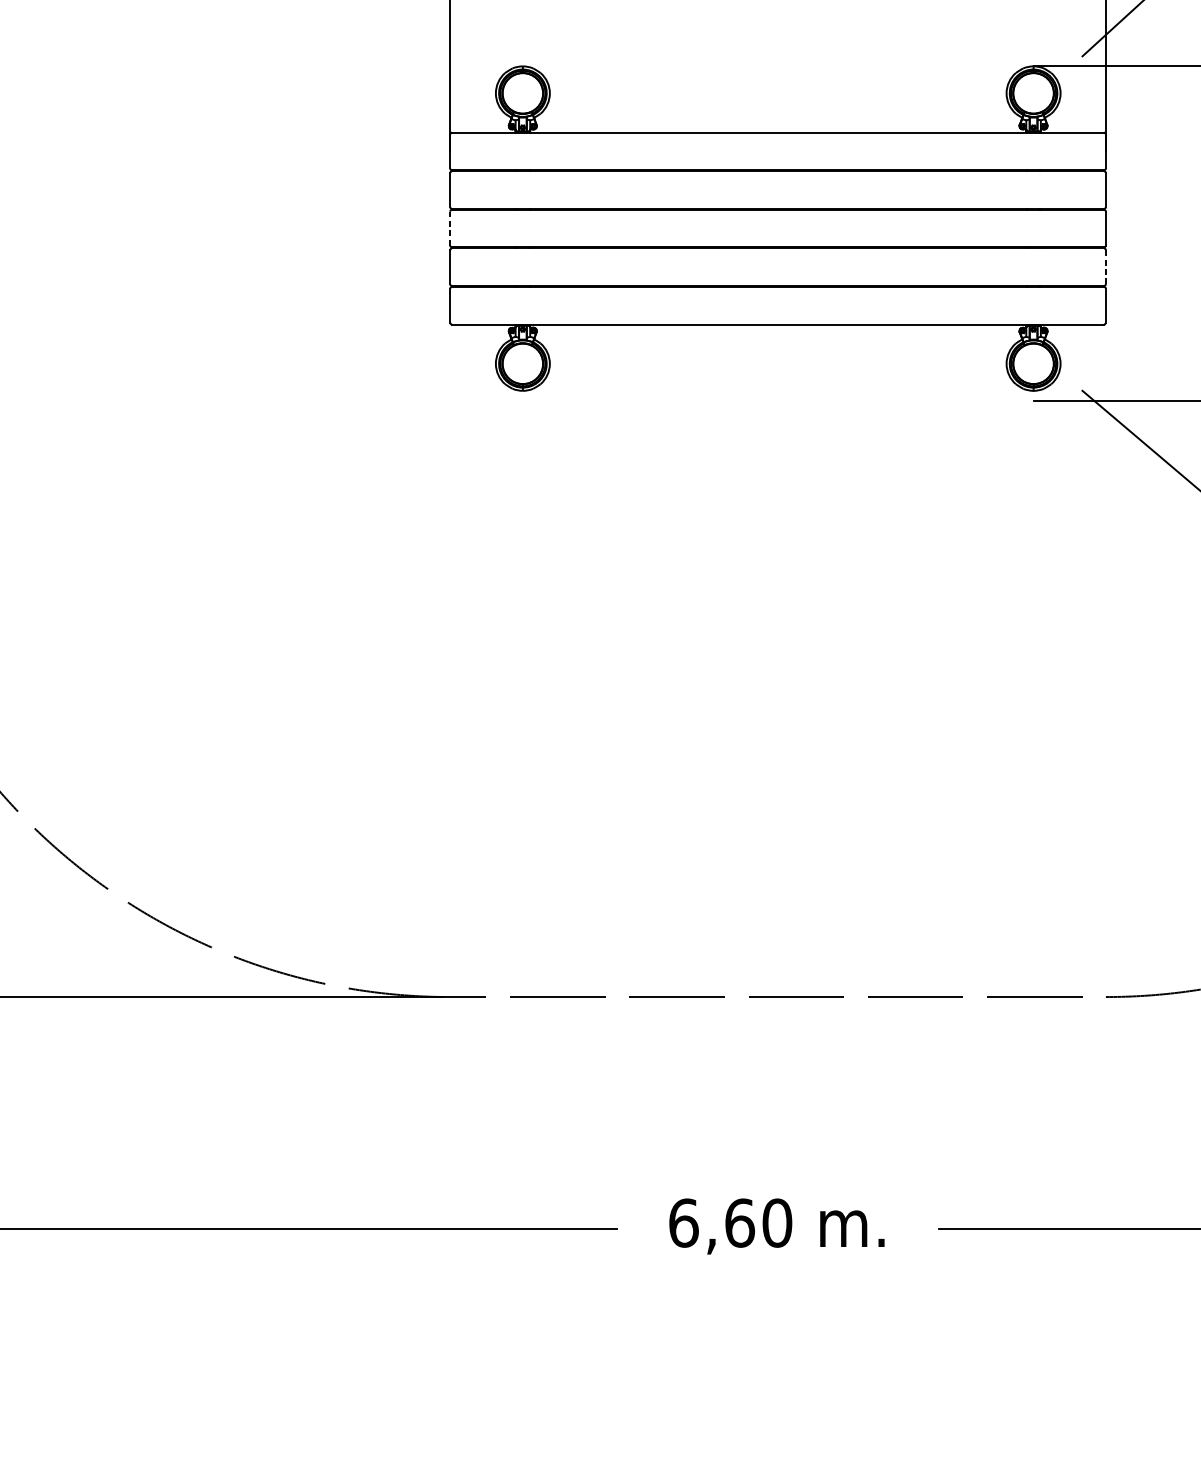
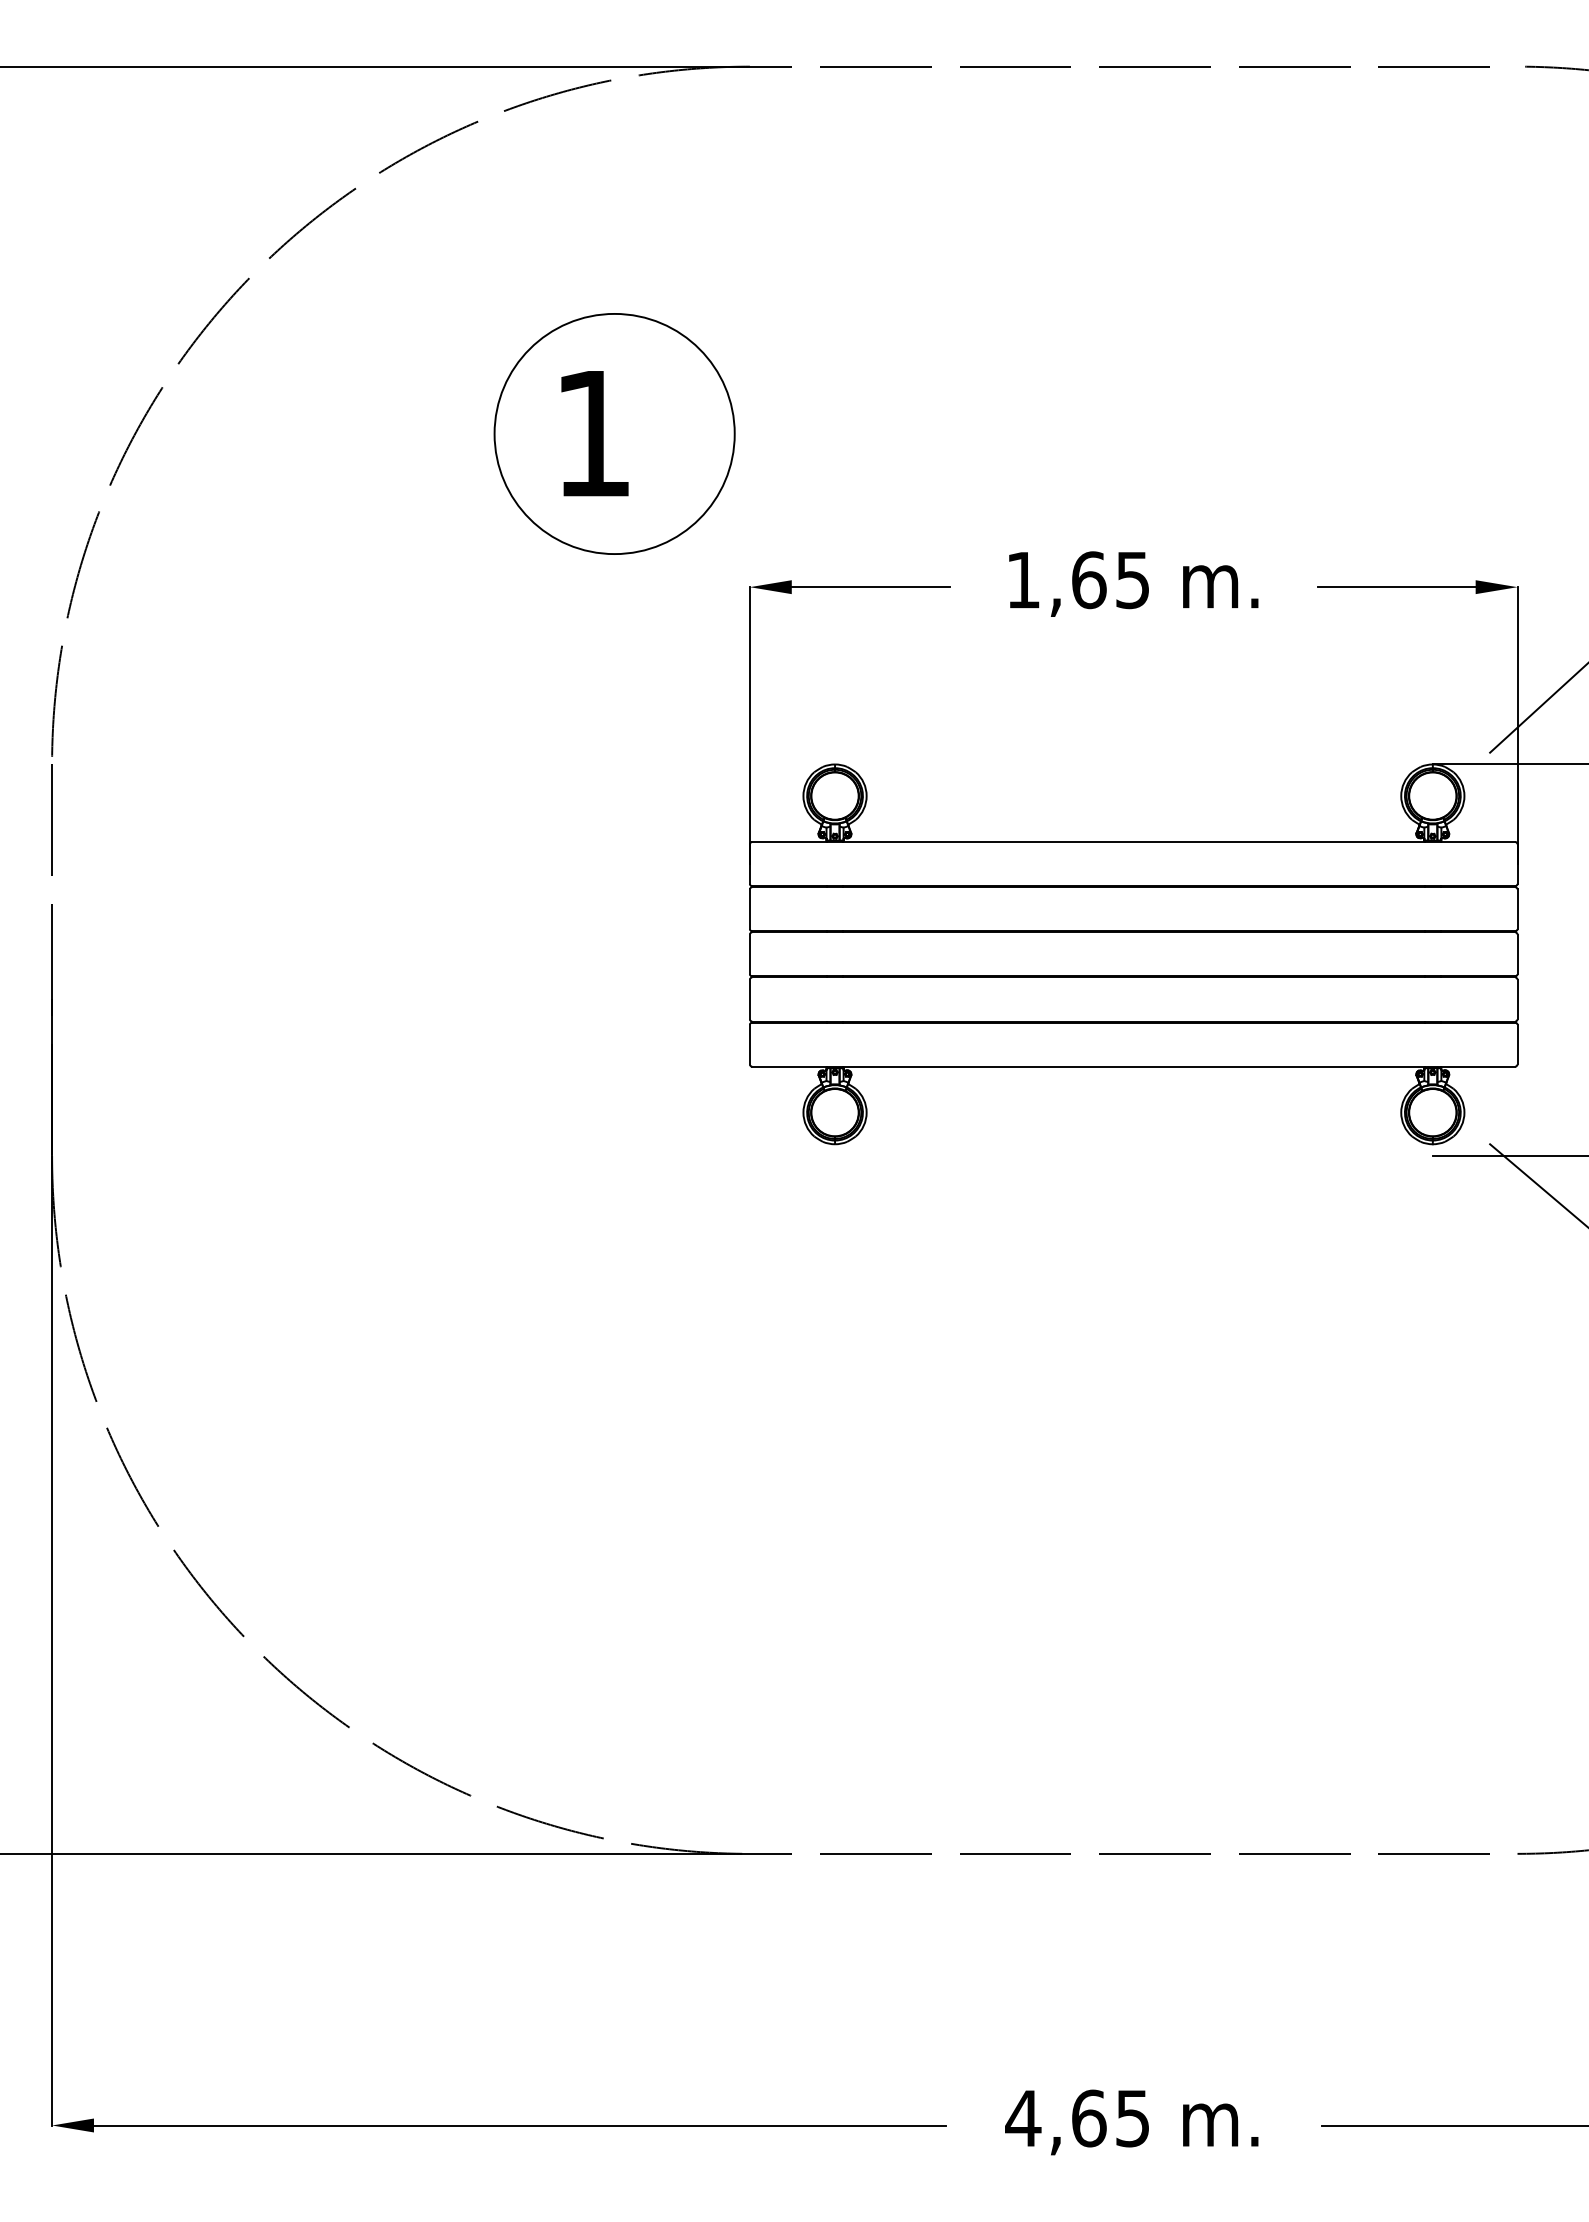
line: (449, 228) -> (749, 954), dashed -> solid
line: (1105, 267) -> (1517, 999), dashed -> solid
text: (730, 1223) -> (1077, 2118), 6,60 -> 4,65

